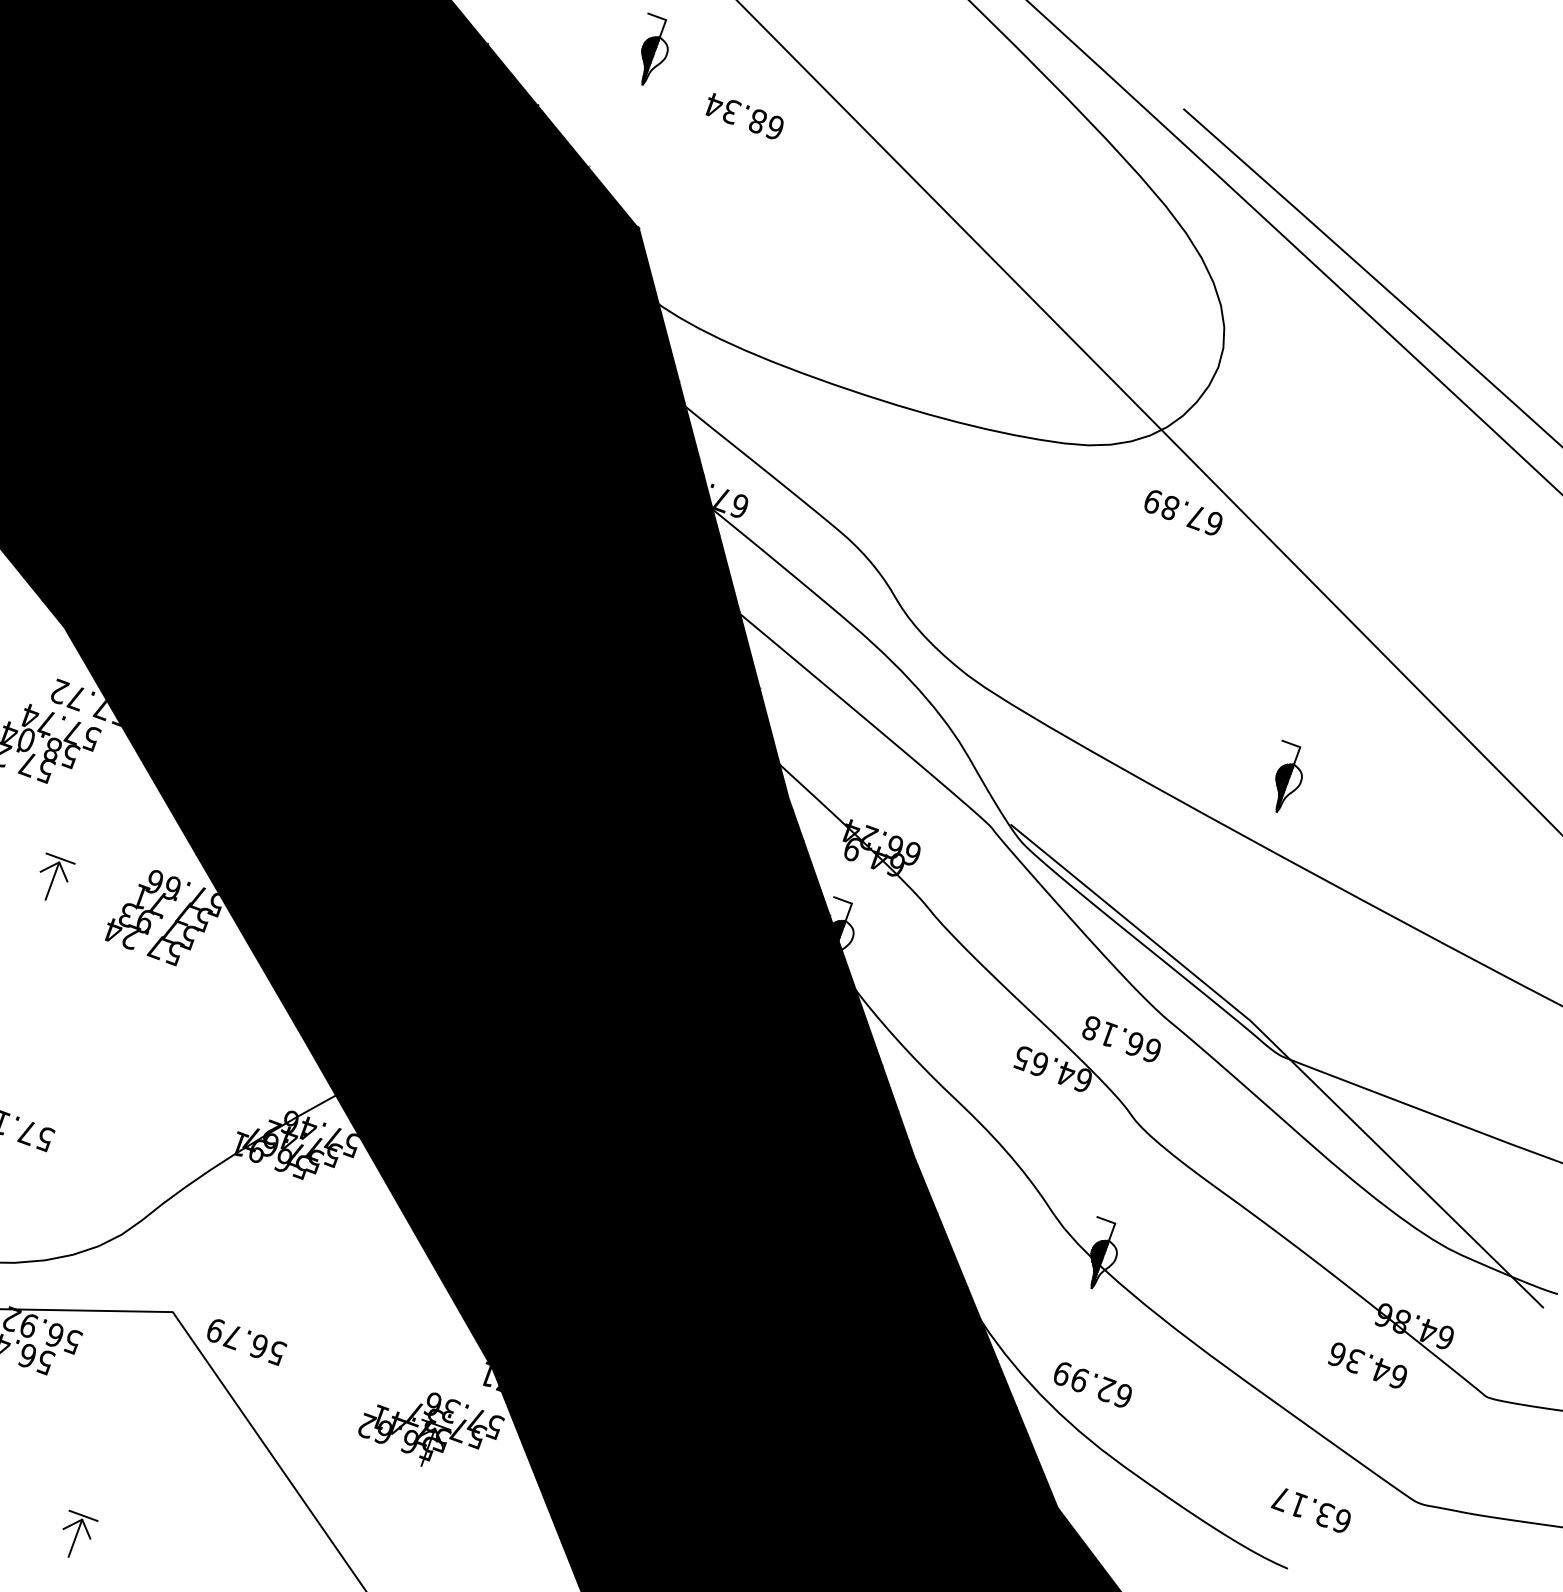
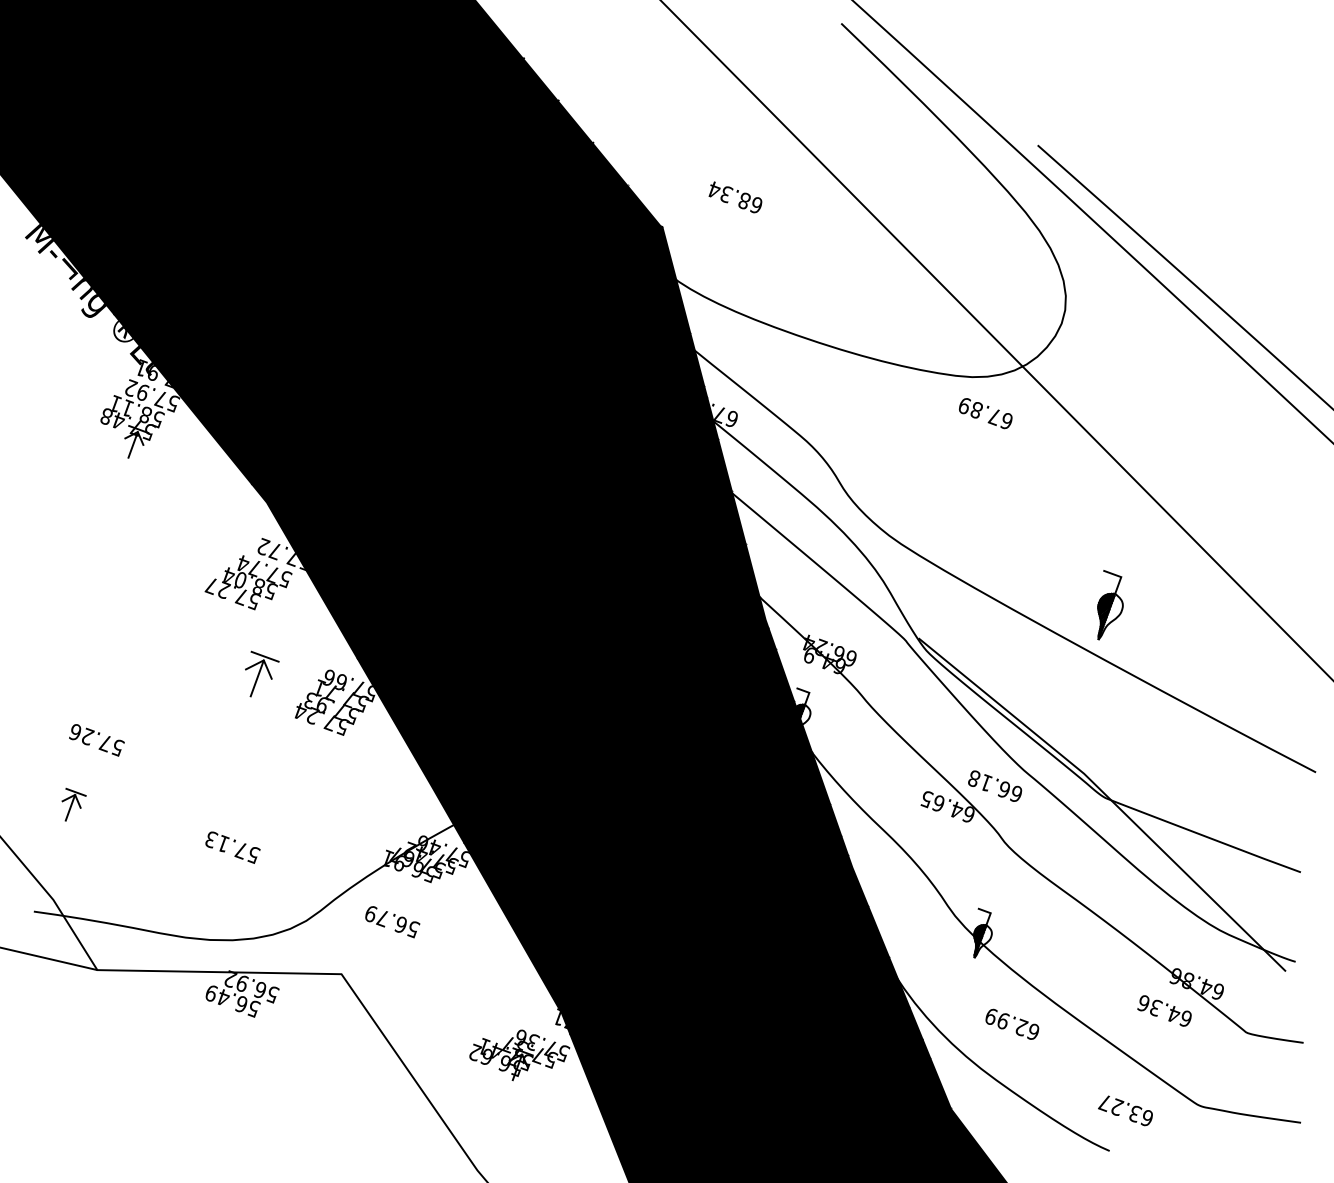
part: (654, 48) -> (673, 103), removed
text: (744, 116) -> (735, 197), moved
text: (1183, 512) -> (985, 413), moved
part: (1289, 775) -> (1110, 604), size x1.4
part: (56, 877) -> (261, 674), size x1.4
text: (246, 1343) -> (392, 922), moved
text: (1093, 1383) -> (1012, 1023), moved
text: (1299, 1504) -> (1117, 1106), 63.17 -> 63.27
part: (79, 1533) -> (277, 1126), removed

